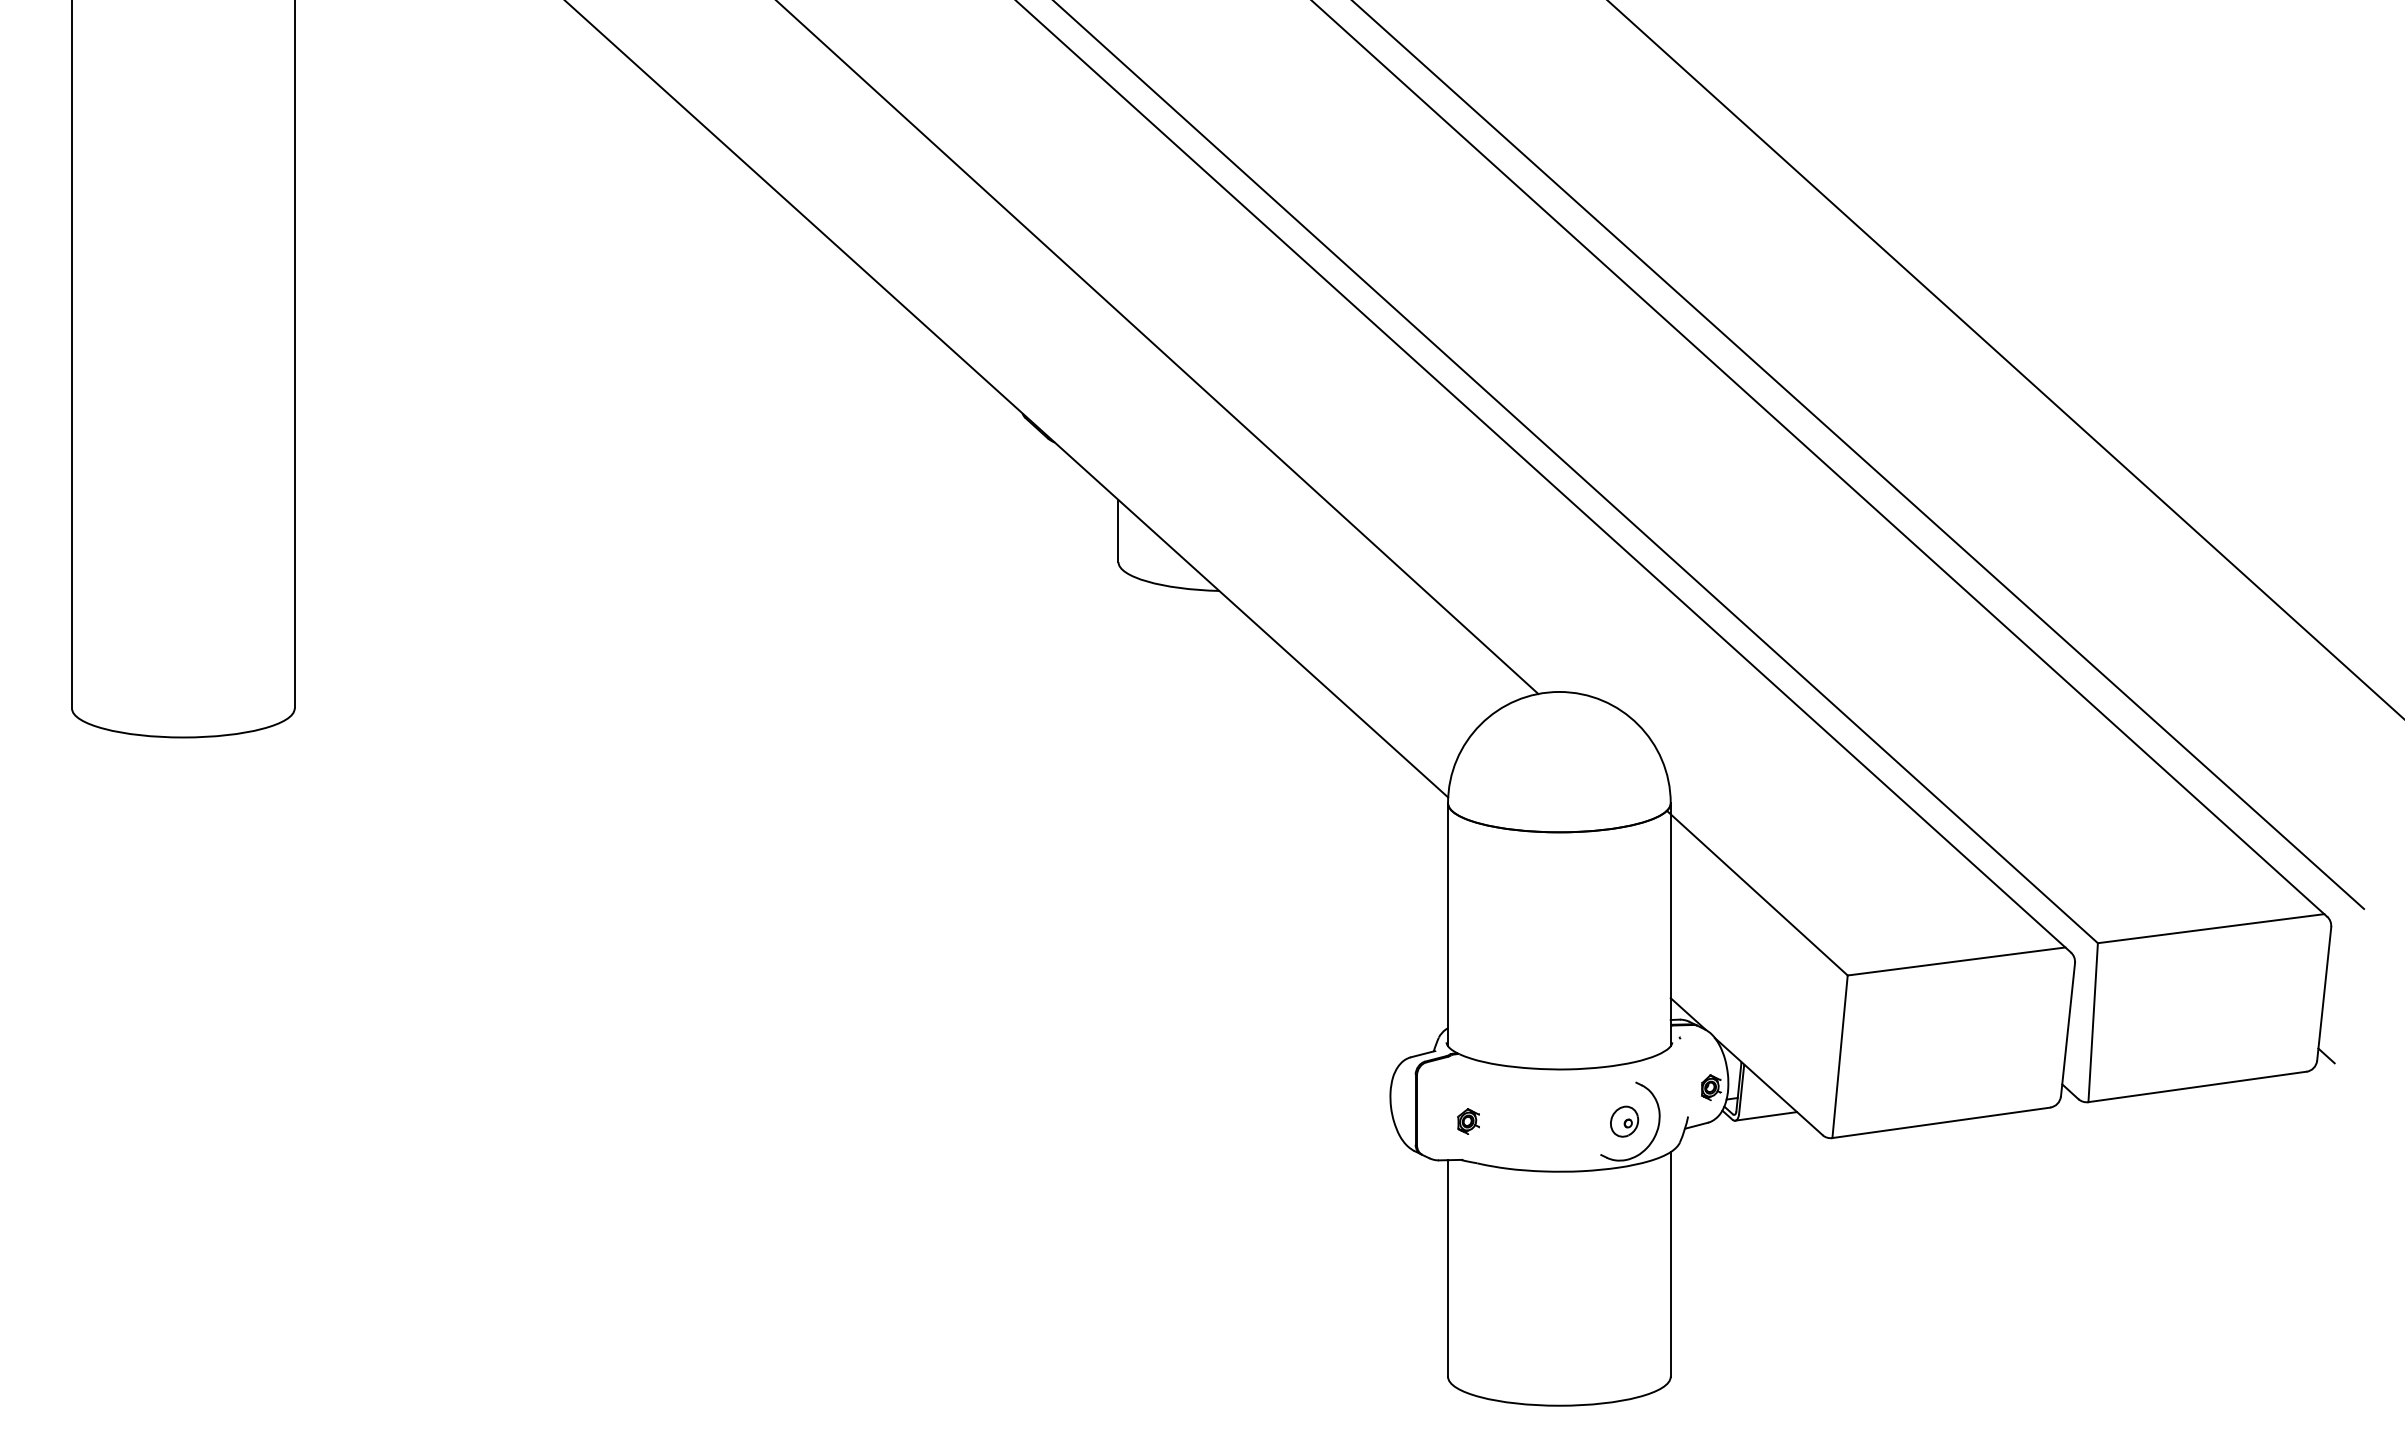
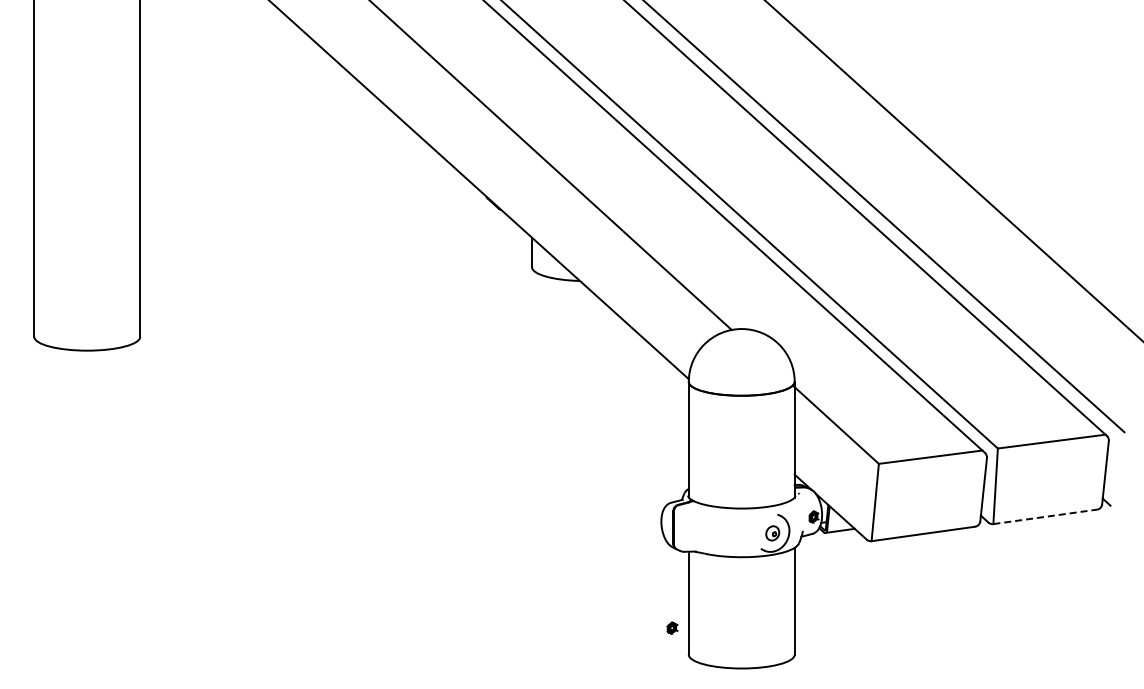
line: (2198, 1086) -> (1045, 516), solid -> dashed
part: (1468, 1119) -> (672, 627), moved

